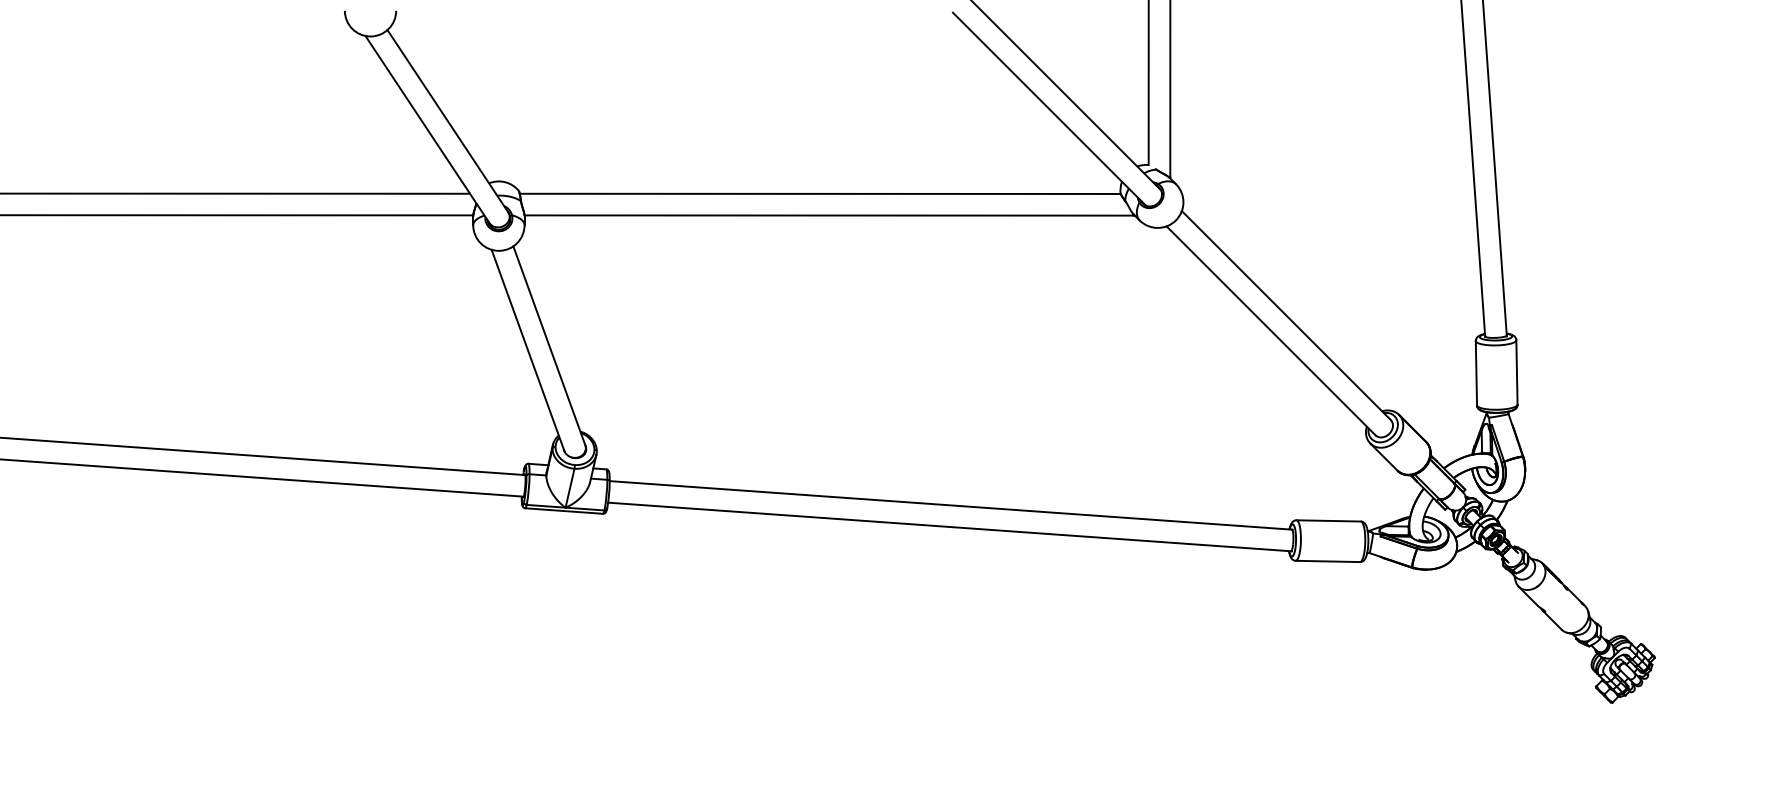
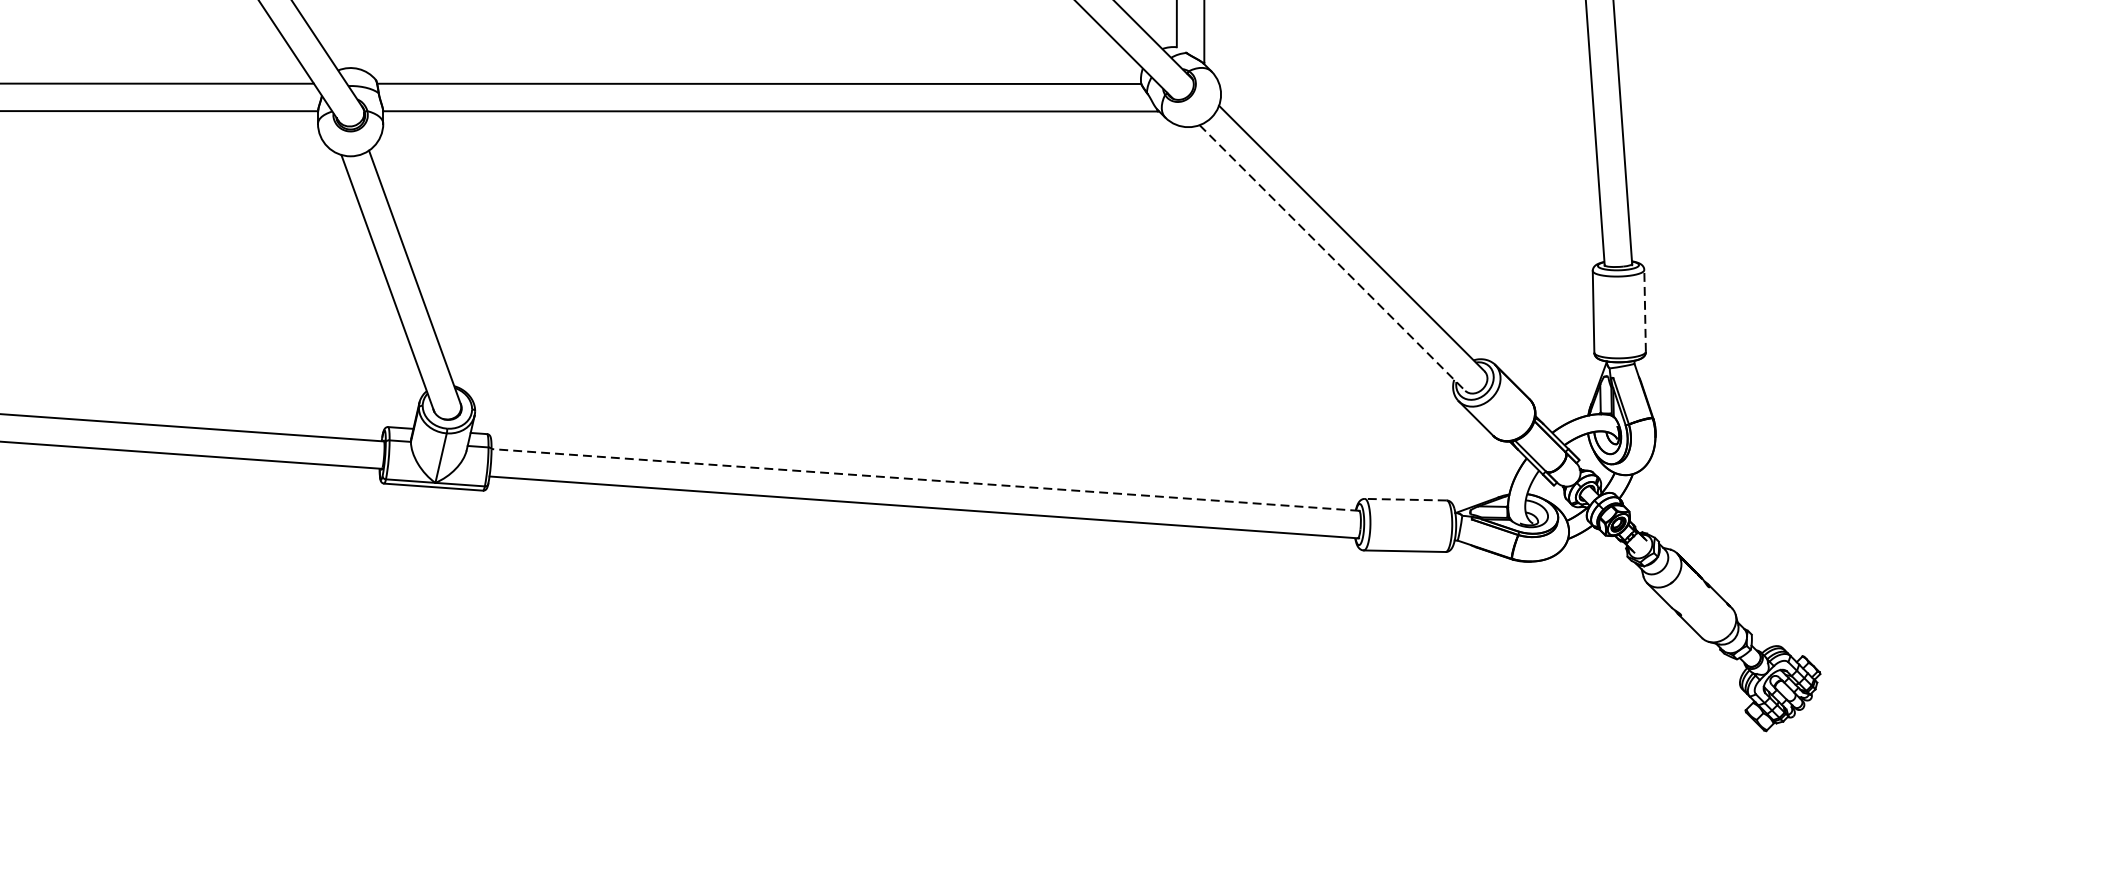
line: (1271, 330) -> (1333, 257), solid -> dashed
line: (1516, 371) -> (1644, 309), solid -> dashed
line: (950, 505) -> (924, 480), solid -> dashed
line: (1328, 520) -> (1405, 499), solid -> dashed

